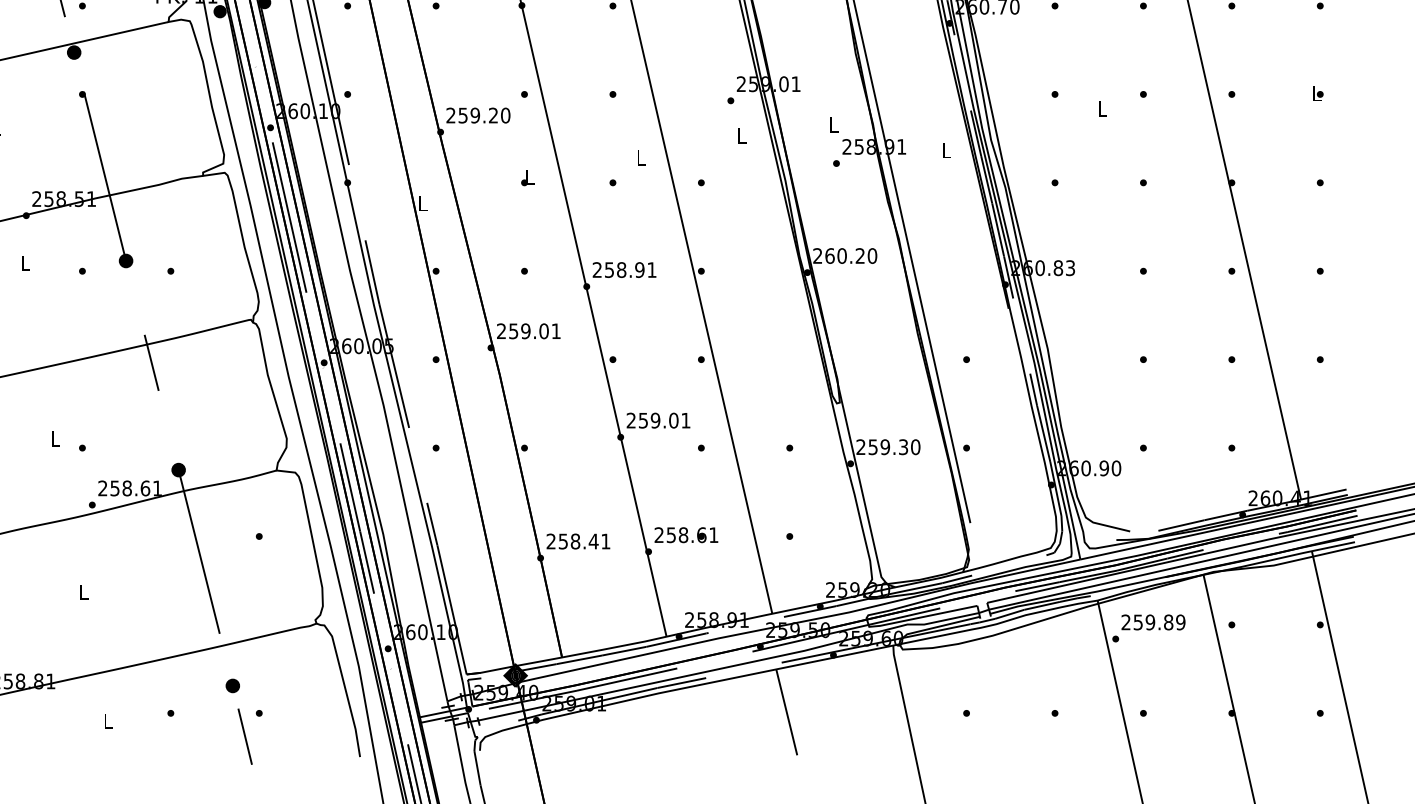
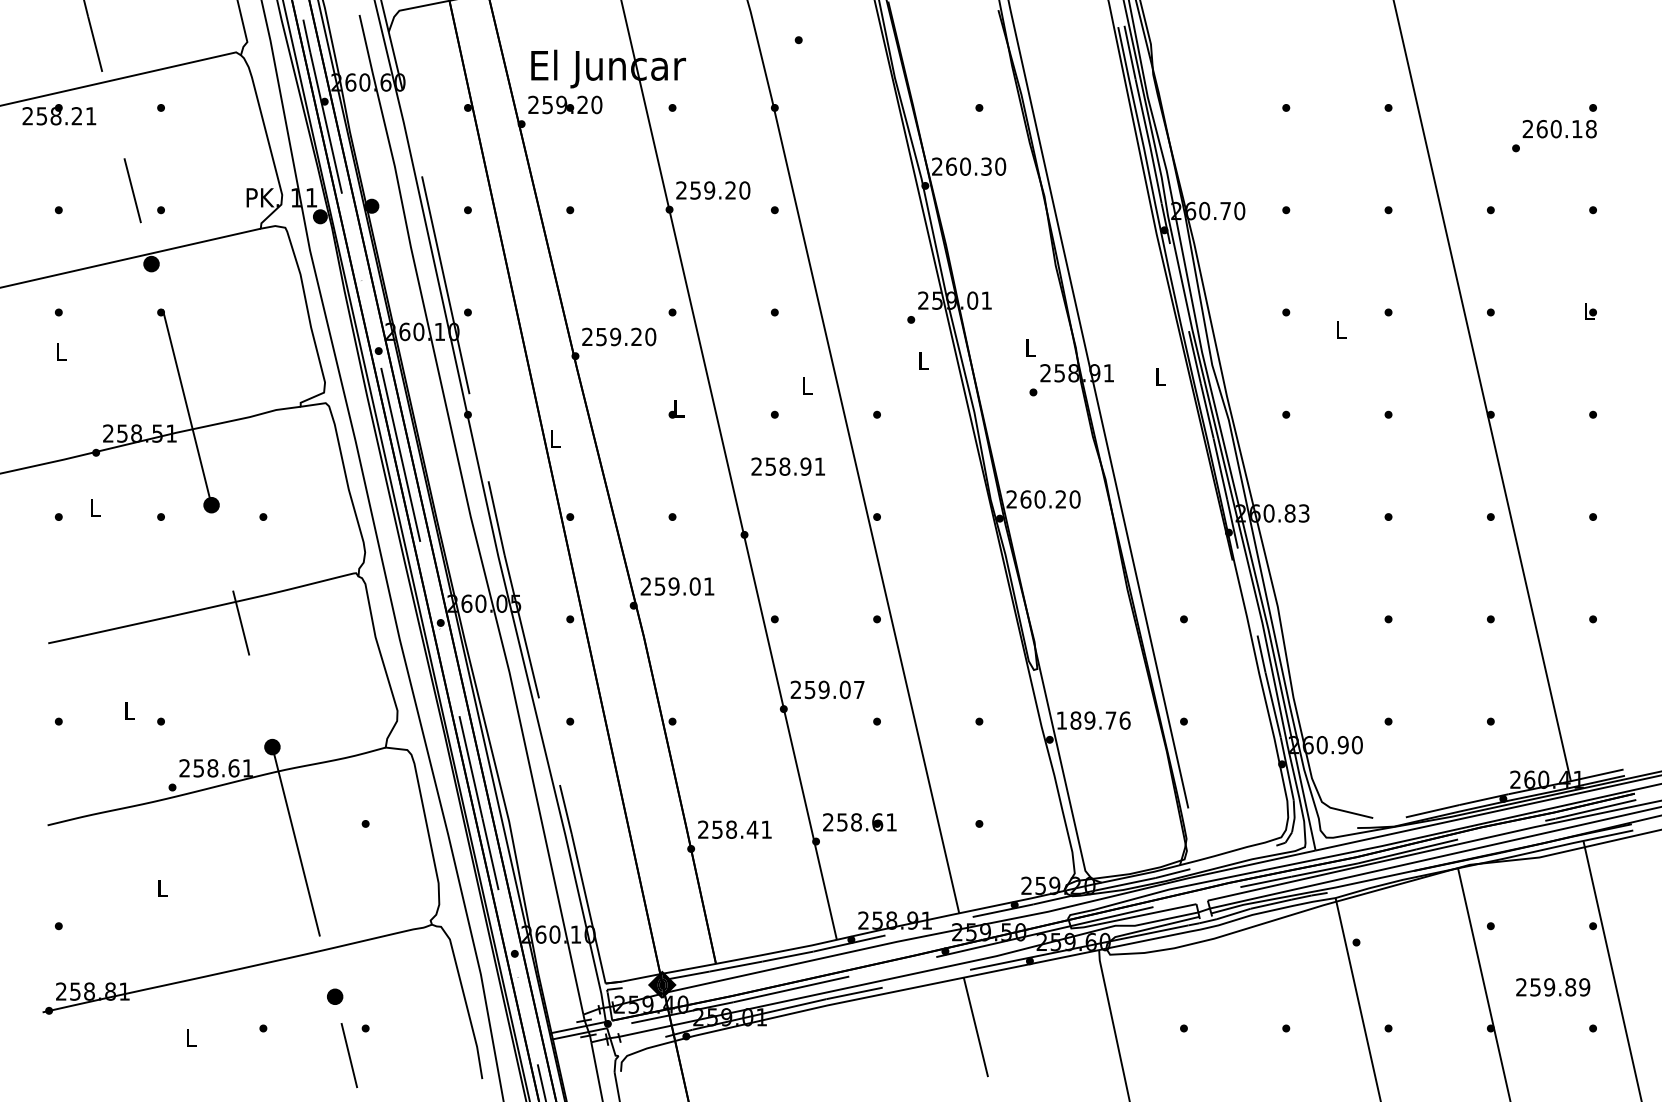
text: (623, 269) -> (787, 466), moved
text: (686, 420) -> (859, 689), 259.01 -> 259.07
text: (888, 447) -> (1093, 720), 259.30 -> 189.76
text: (1153, 622) -> (1553, 987), moved

